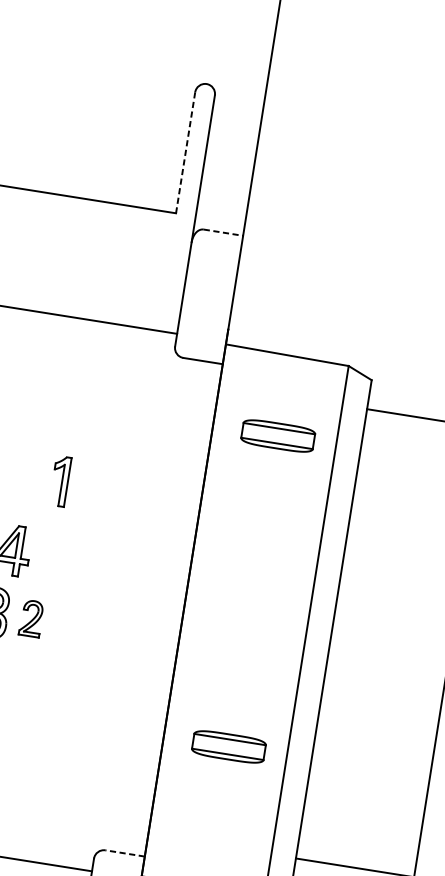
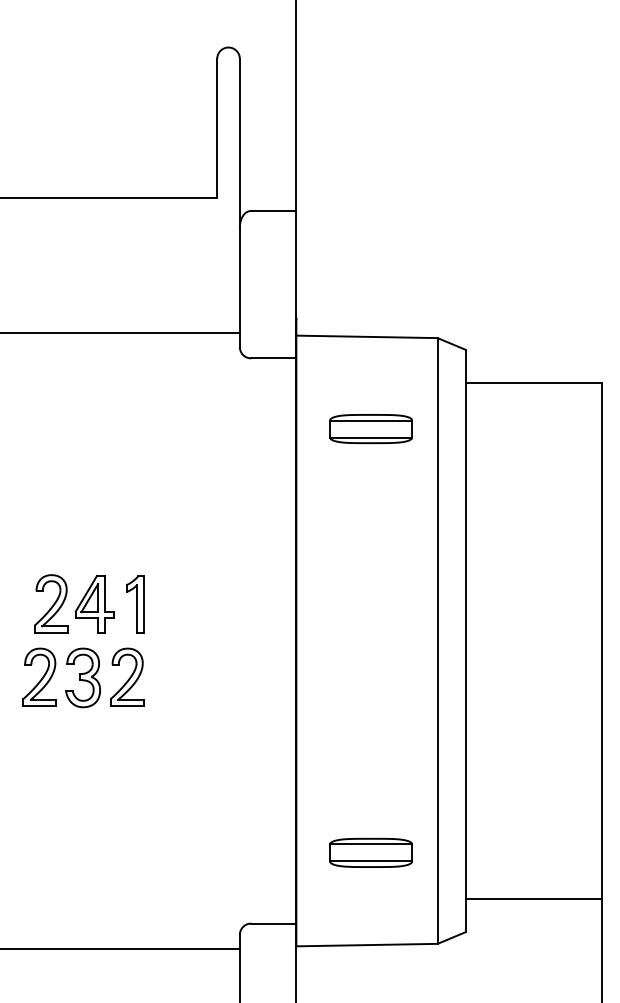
line: (185, 153) -> (217, 128), dashed -> solid
line: (223, 233) -> (273, 211), dashed -> solid
part: (60, 481) -> (135, 604), moved
part: (31, 618) -> (127, 676), size x1.43
part: (228, 746) -> (370, 852), moved
line: (124, 853) -> (273, 923), dashed -> solid

